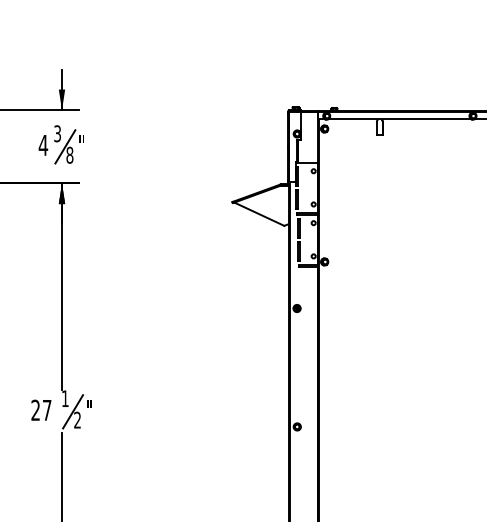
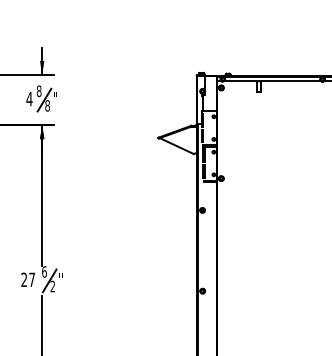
text: (56, 132) -> (38, 90), 3 -> 8
text: (65, 398) -> (44, 271), 1 -> 6

